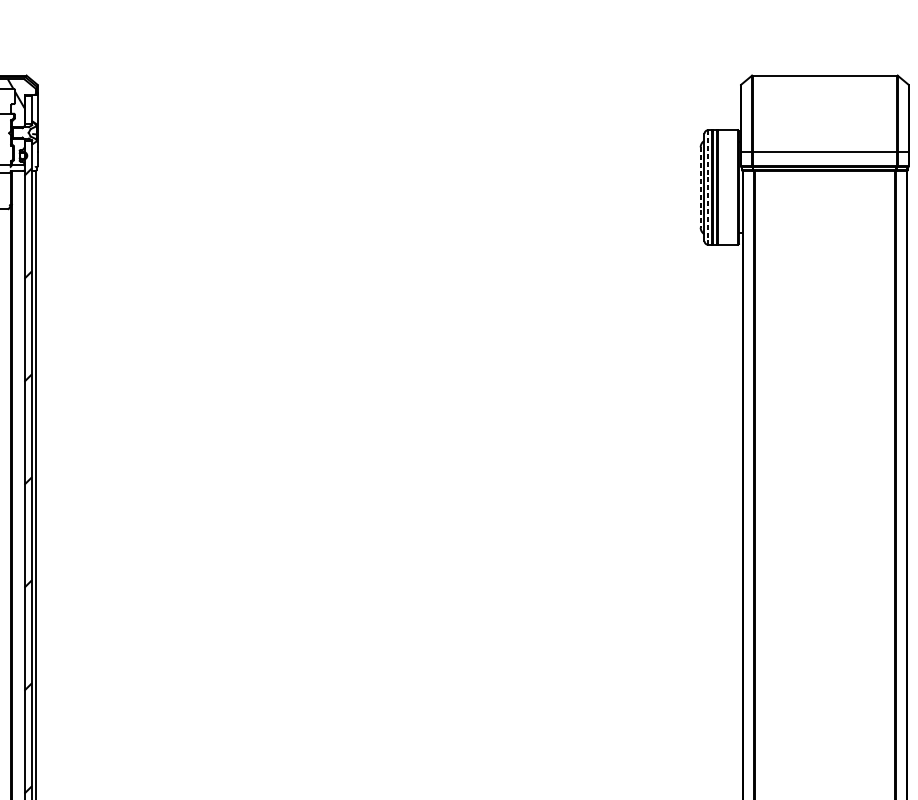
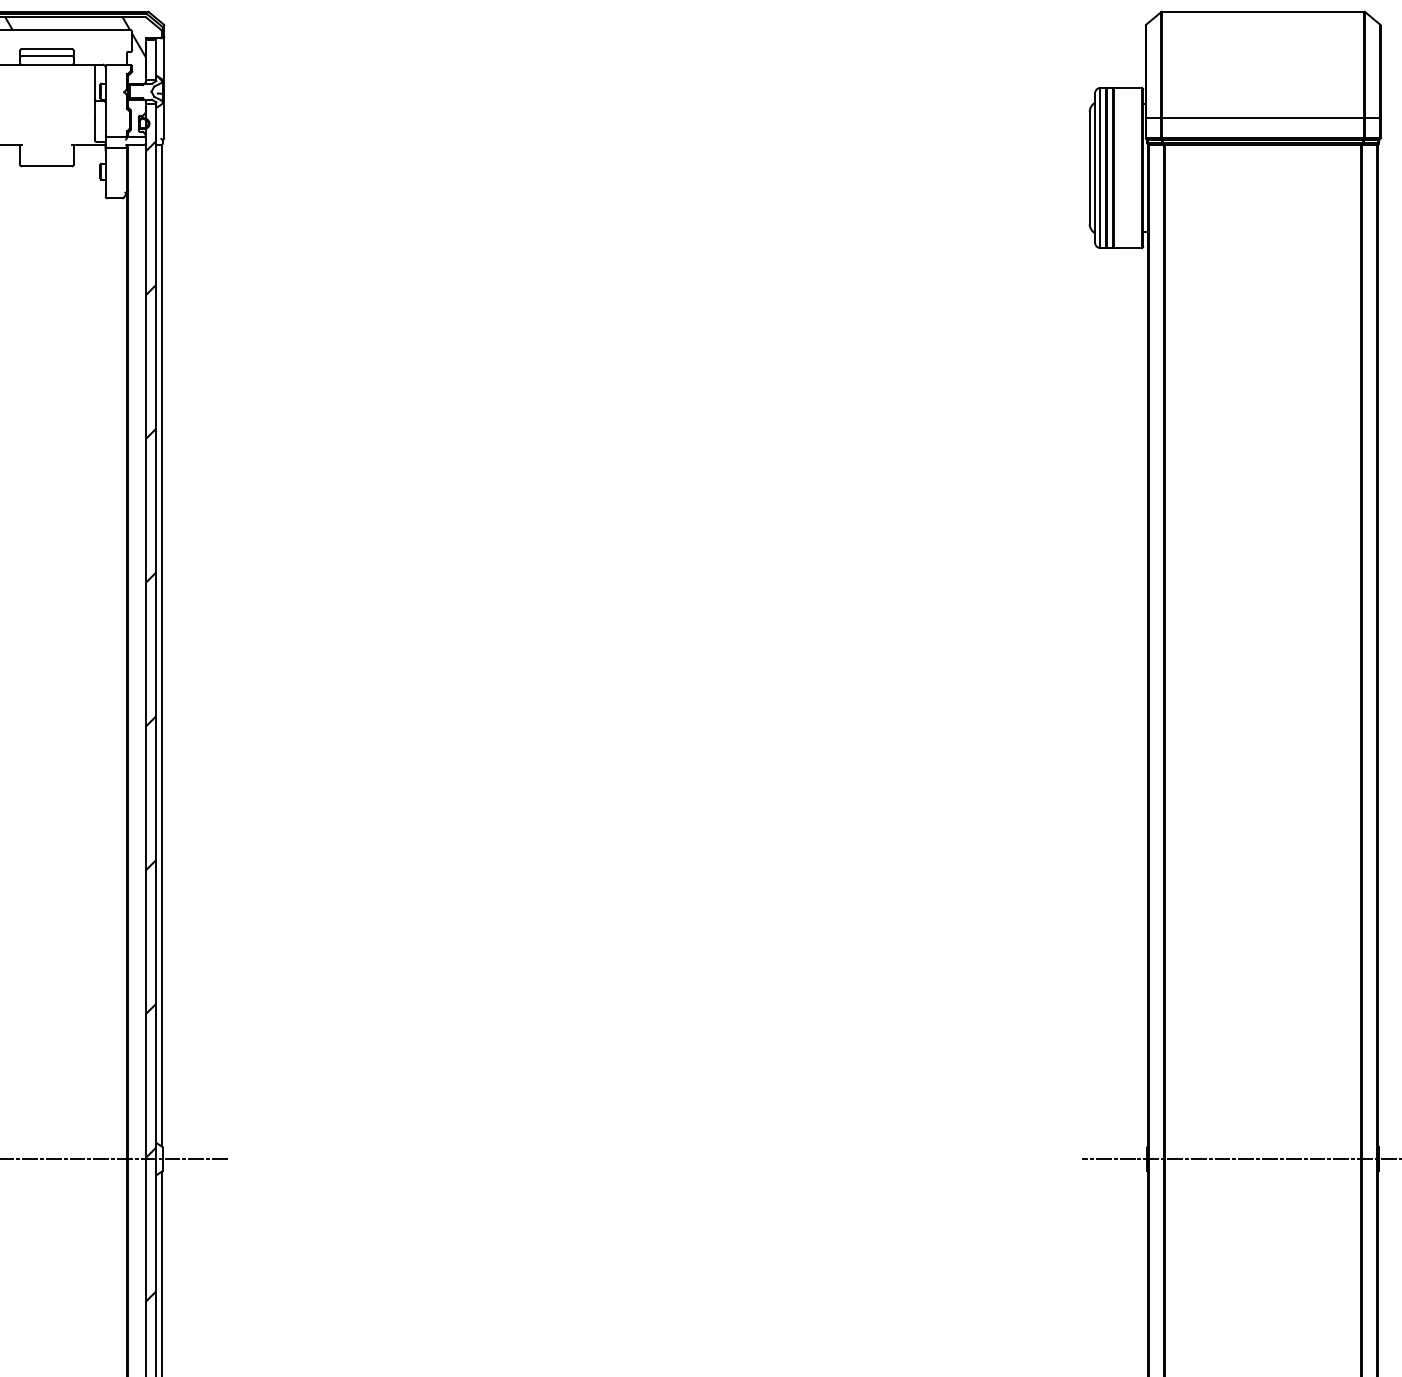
line: (700, 187) -> (1089, 168), dashed -> solid
line: (708, 187) -> (1100, 168), dashed -> solid

